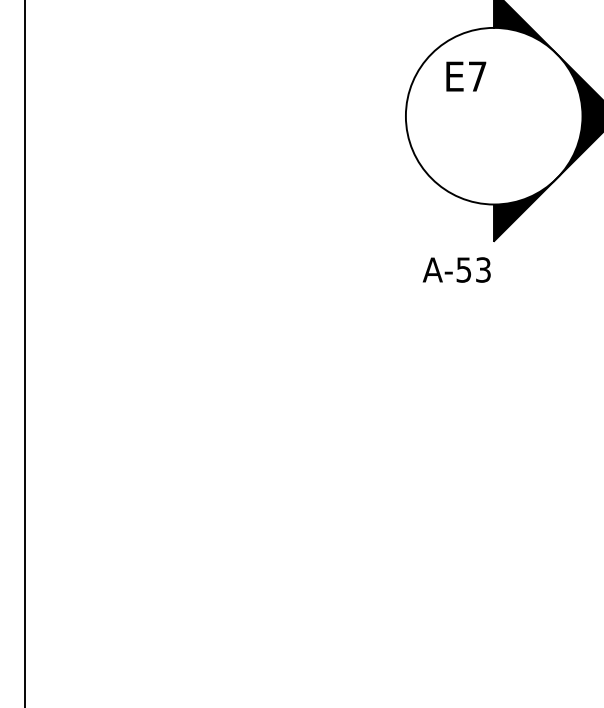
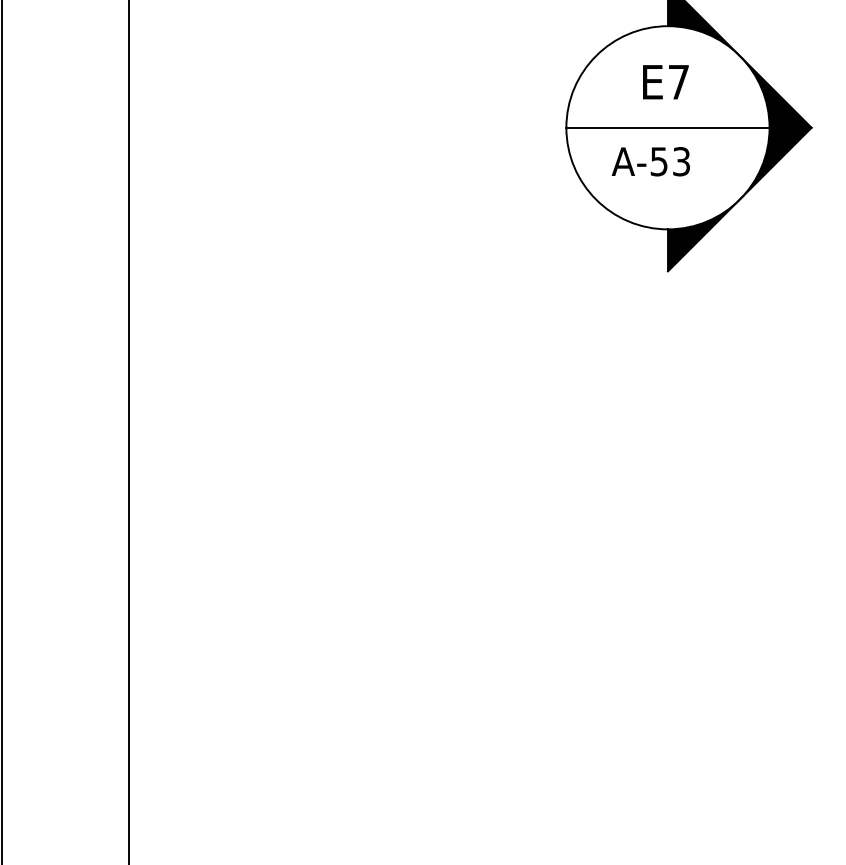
text: (465, 76) -> (665, 82), moved
line: (493, 115) -> (667, 127), added
text: (456, 269) -> (650, 161), moved

